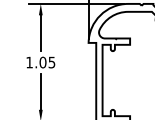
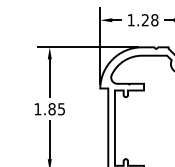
text: (42, 62) -> (51, 109), 1.05 -> 1.85

